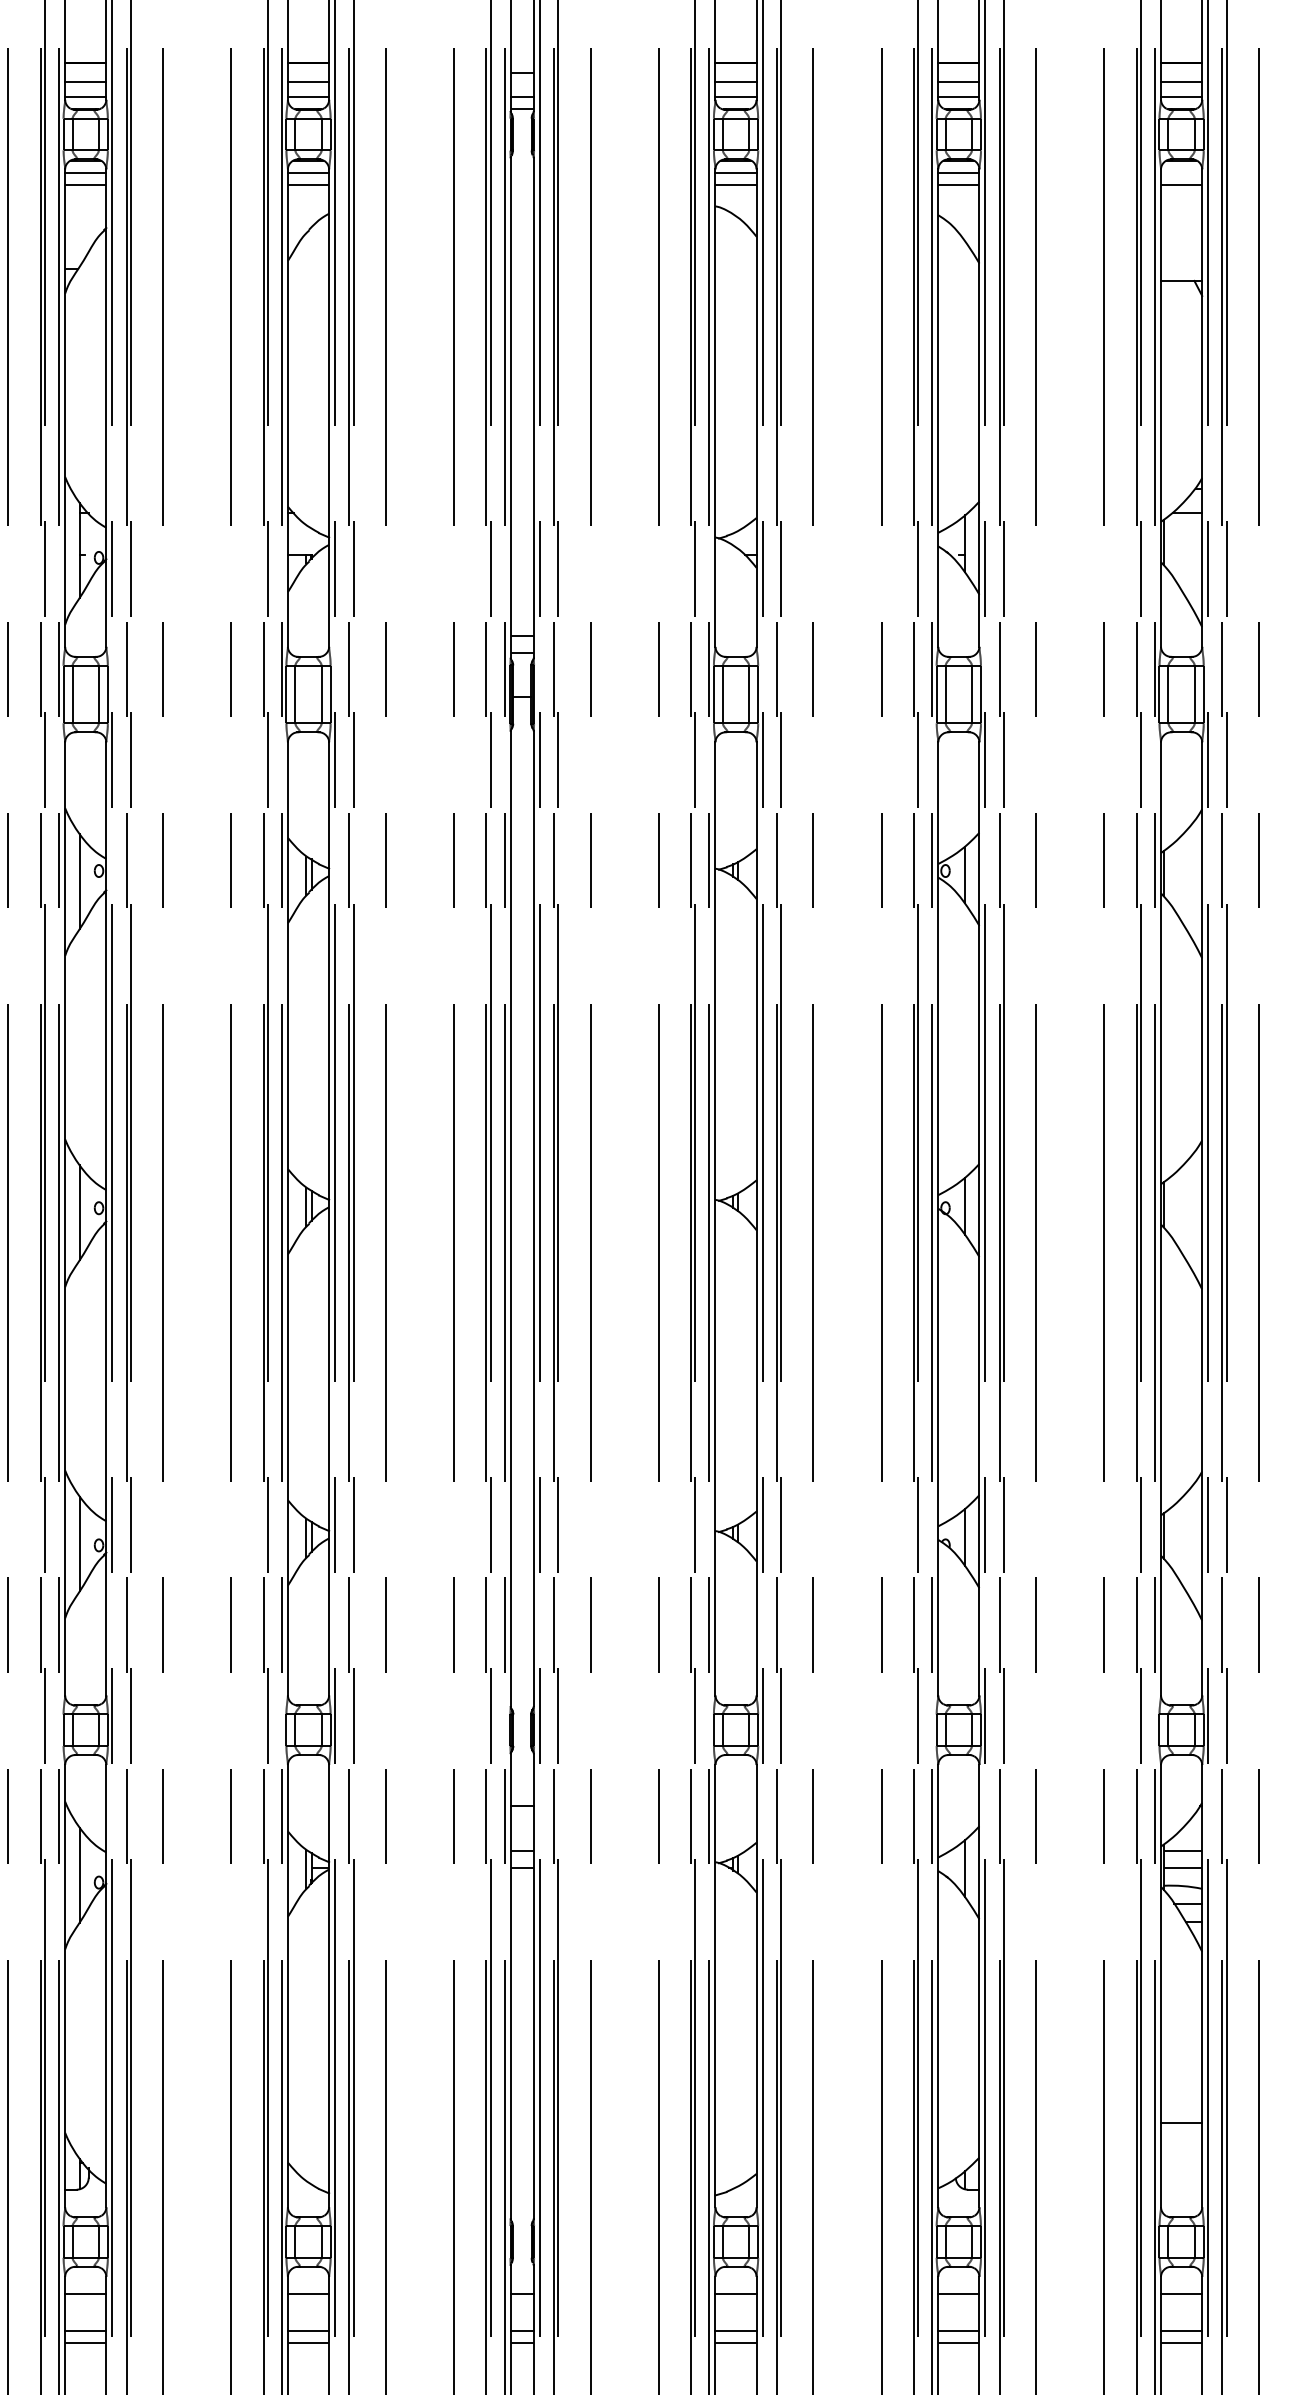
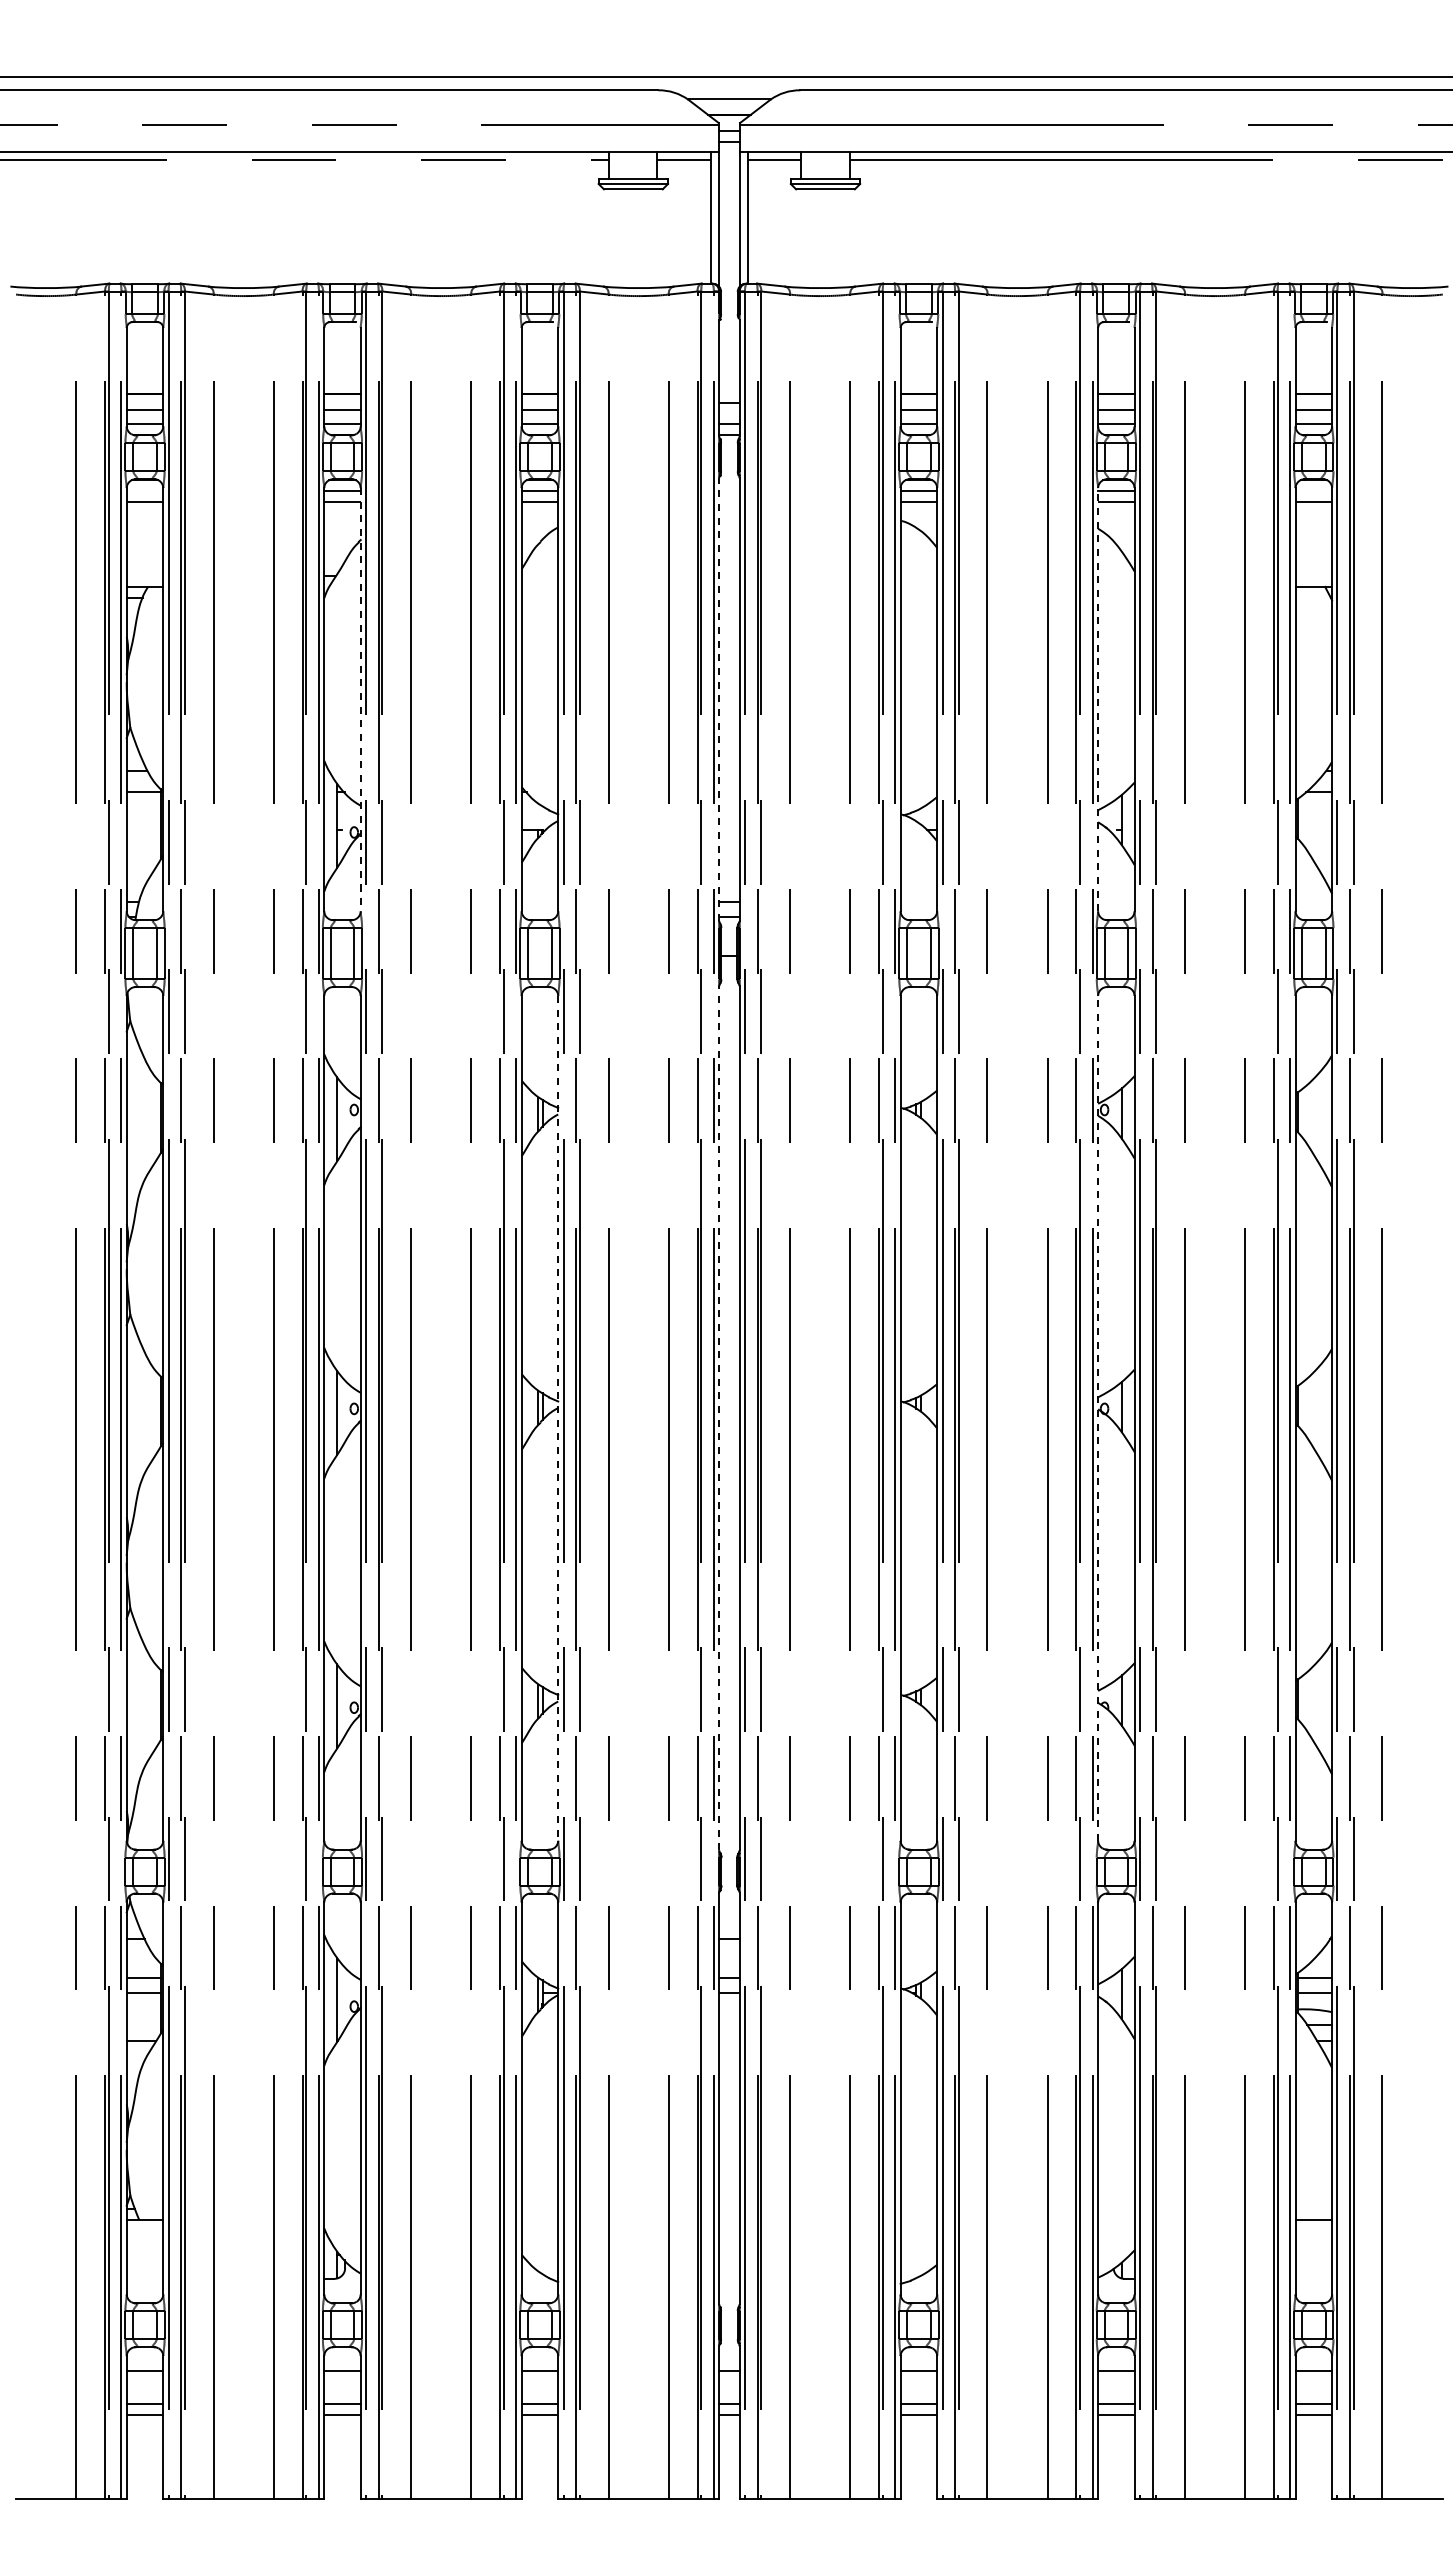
line: (106, 407) -> (360, 699), solid -> dashed
line: (511, 407) -> (719, 699), solid -> dashed
line: (938, 407) -> (1098, 699), solid -> dashed
line: (511, 1217) -> (719, 1417), solid -> dashed
line: (938, 1217) -> (1098, 1417), solid -> dashed
line: (329, 1219) -> (558, 1418), solid -> dashed

